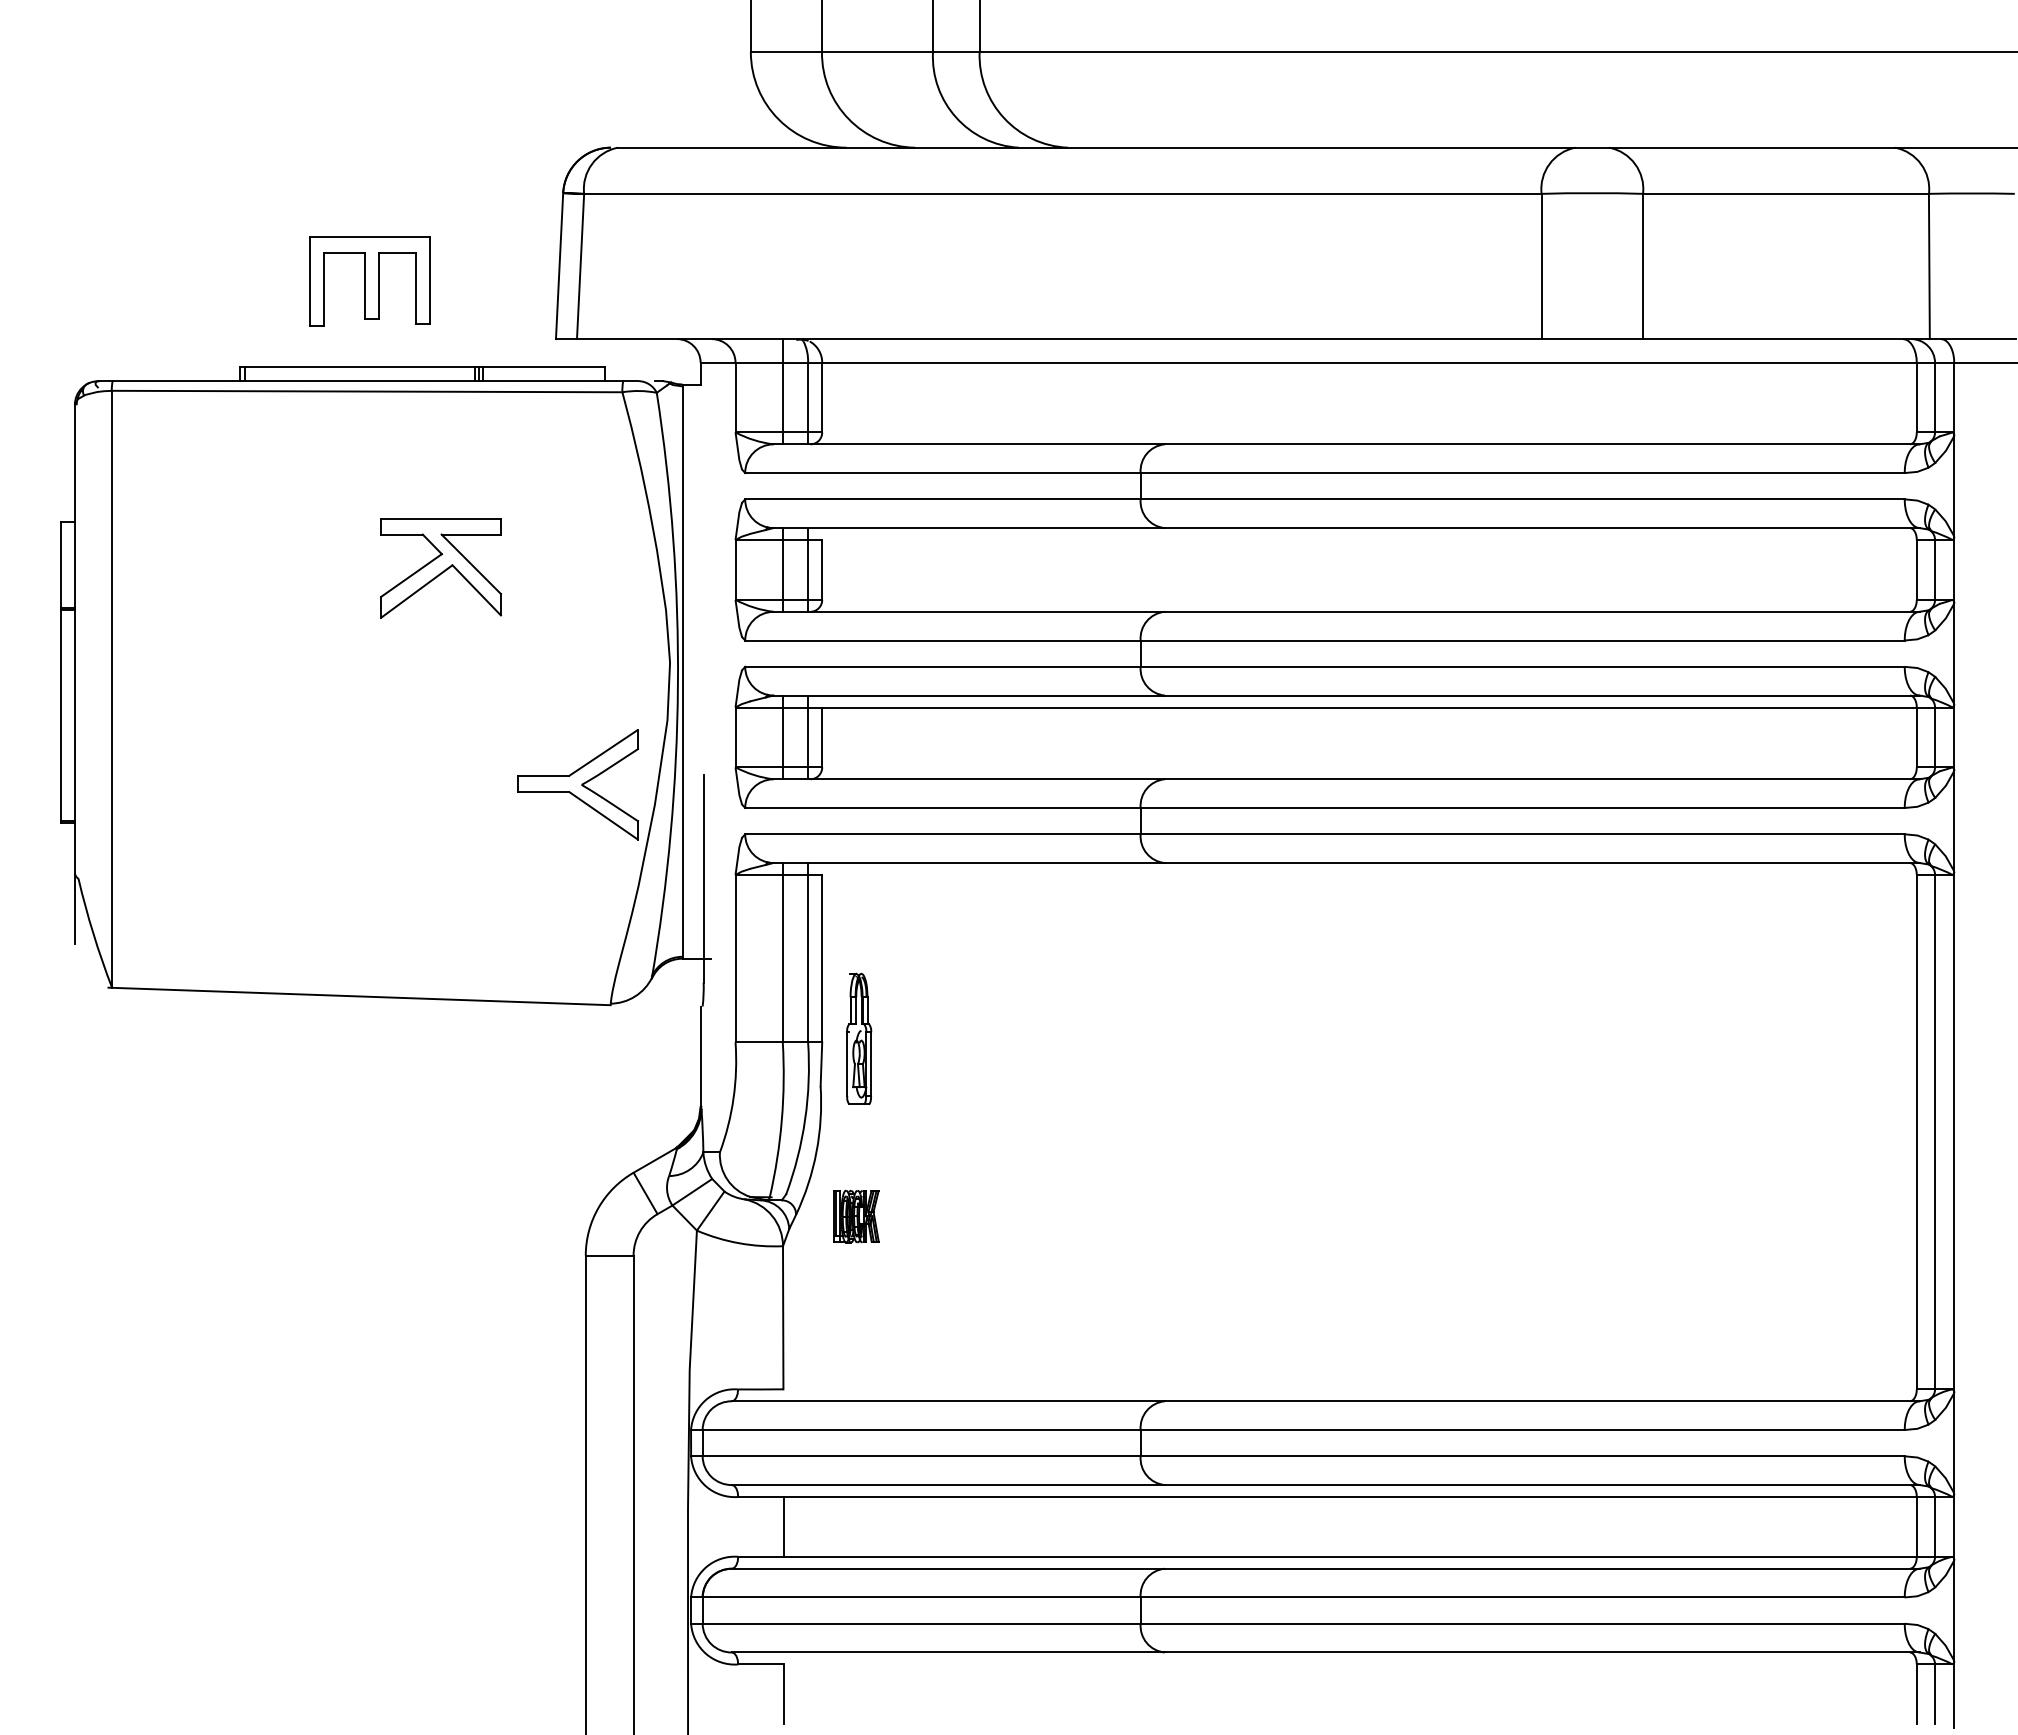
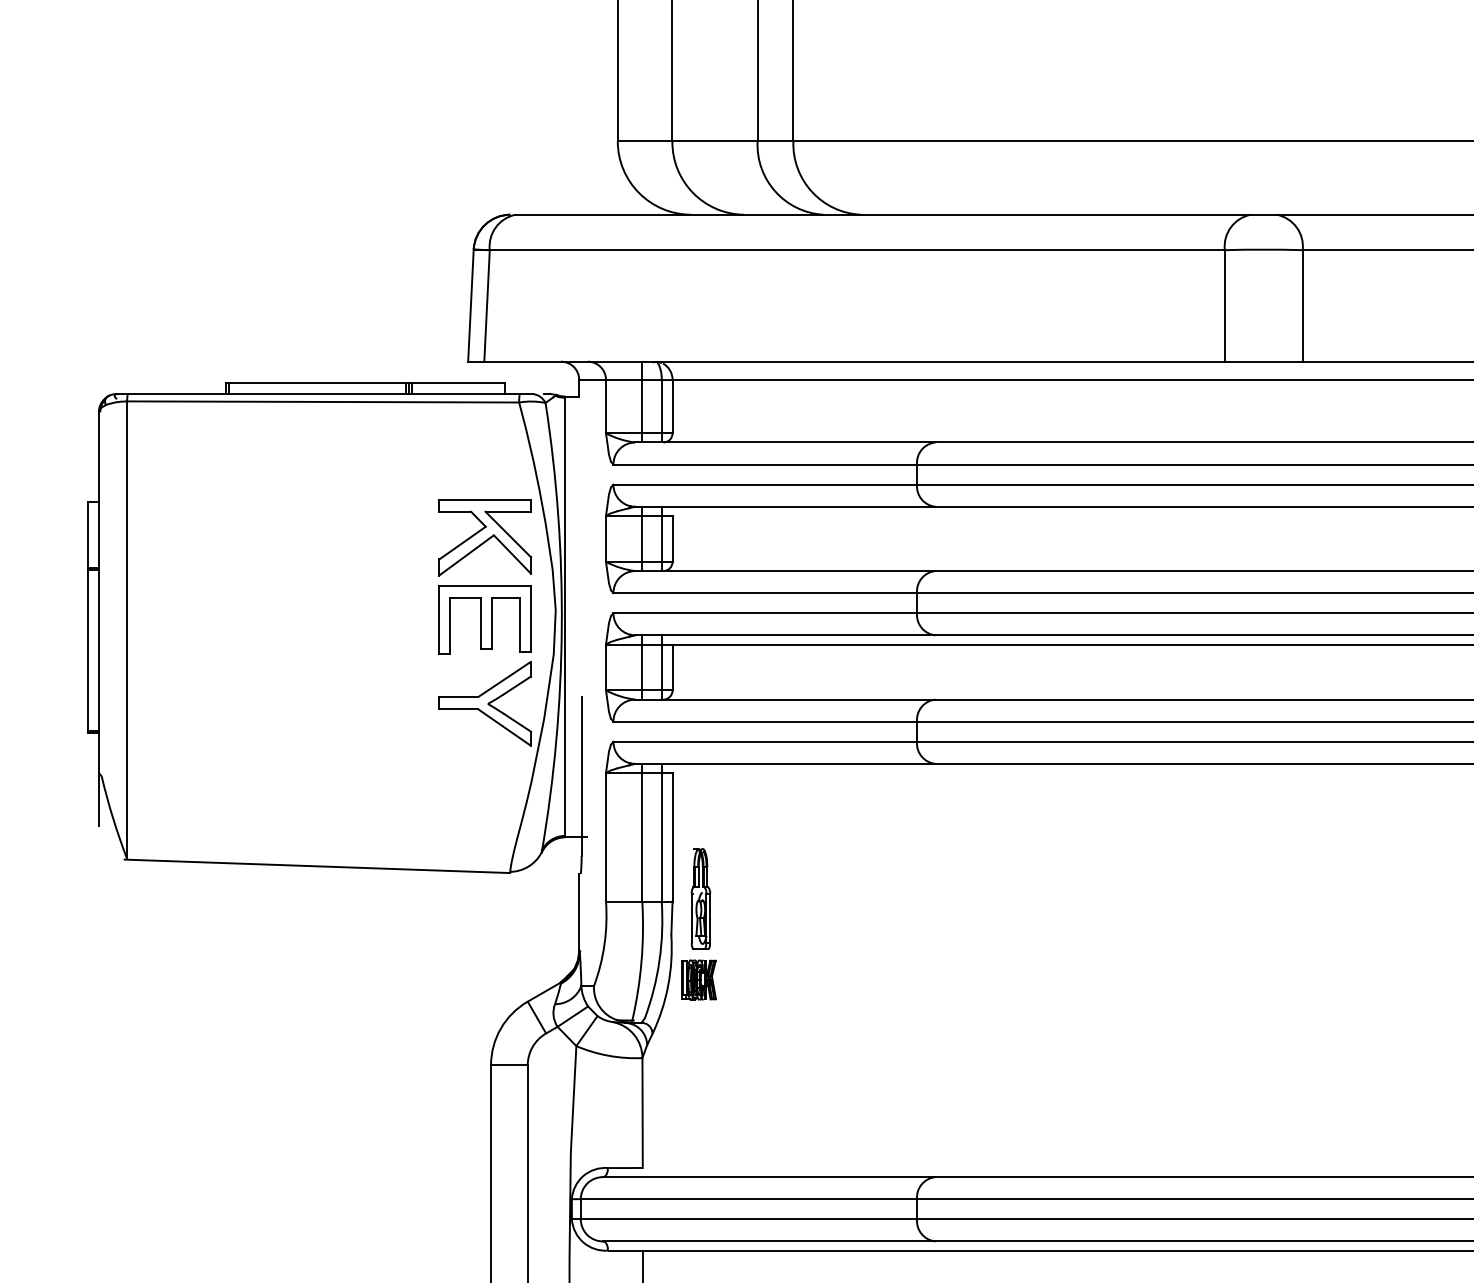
part: (369, 281) -> (484, 619), moved
part: (440, 568) -> (484, 537), moved
part: (856, 1216) -> (698, 979), moved

